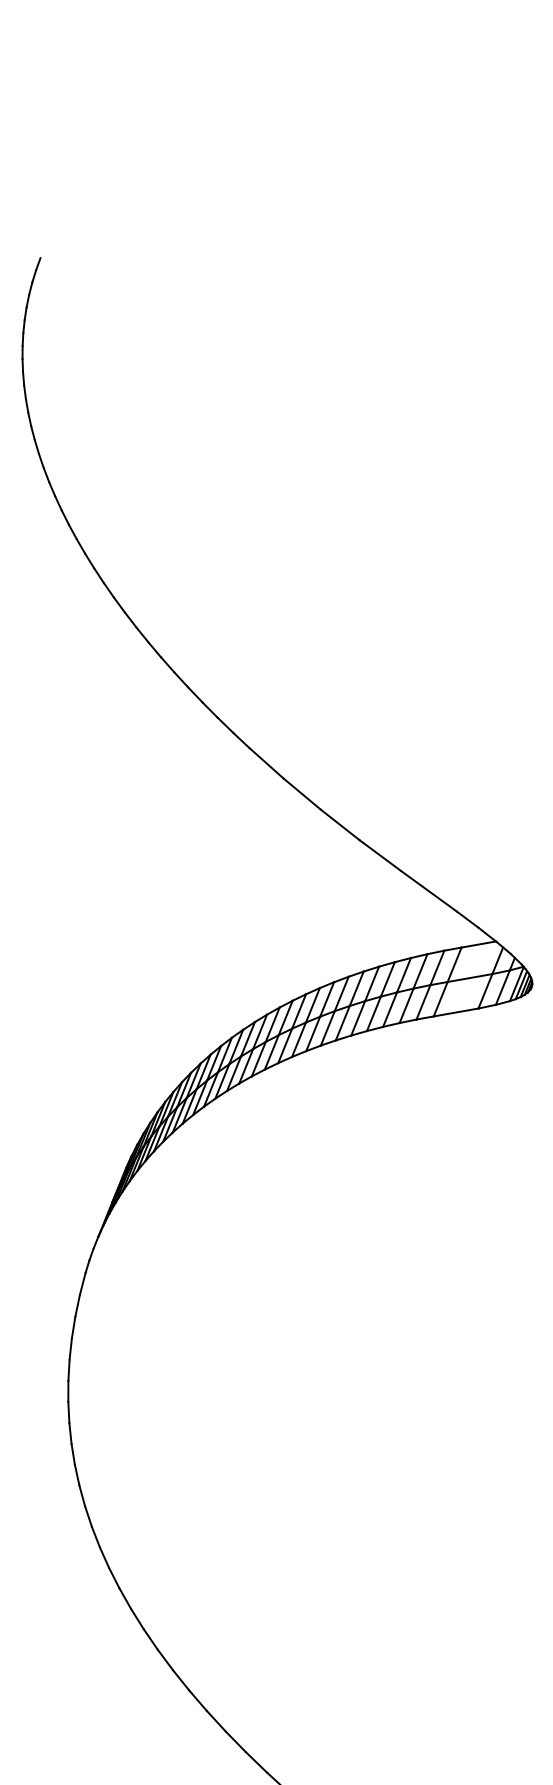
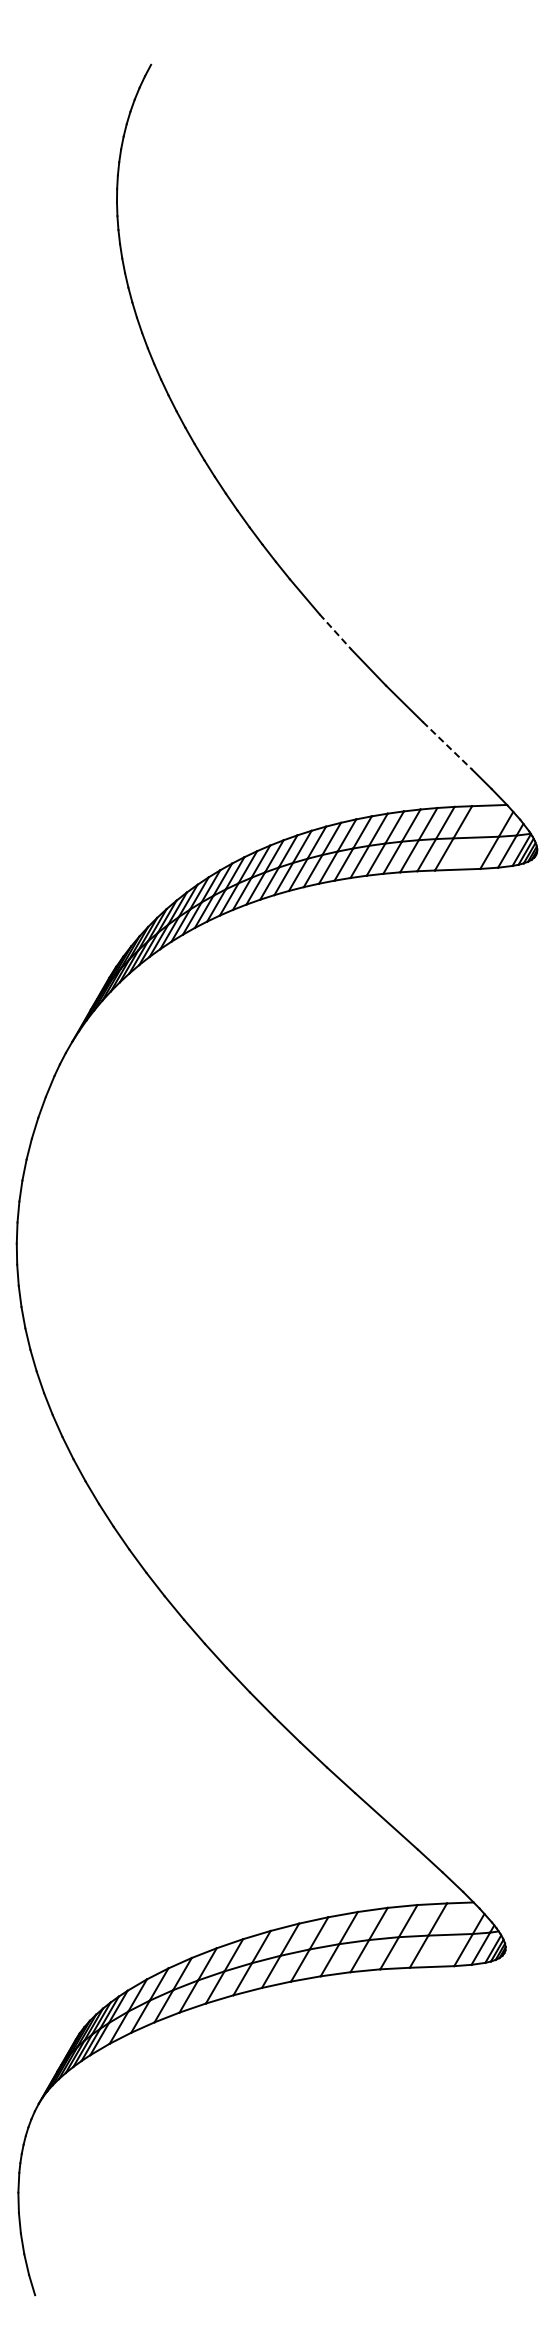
line: (302, 794) -> (335, 632), solid -> dashed
line: (428, 891) -> (447, 746), solid -> dashed

